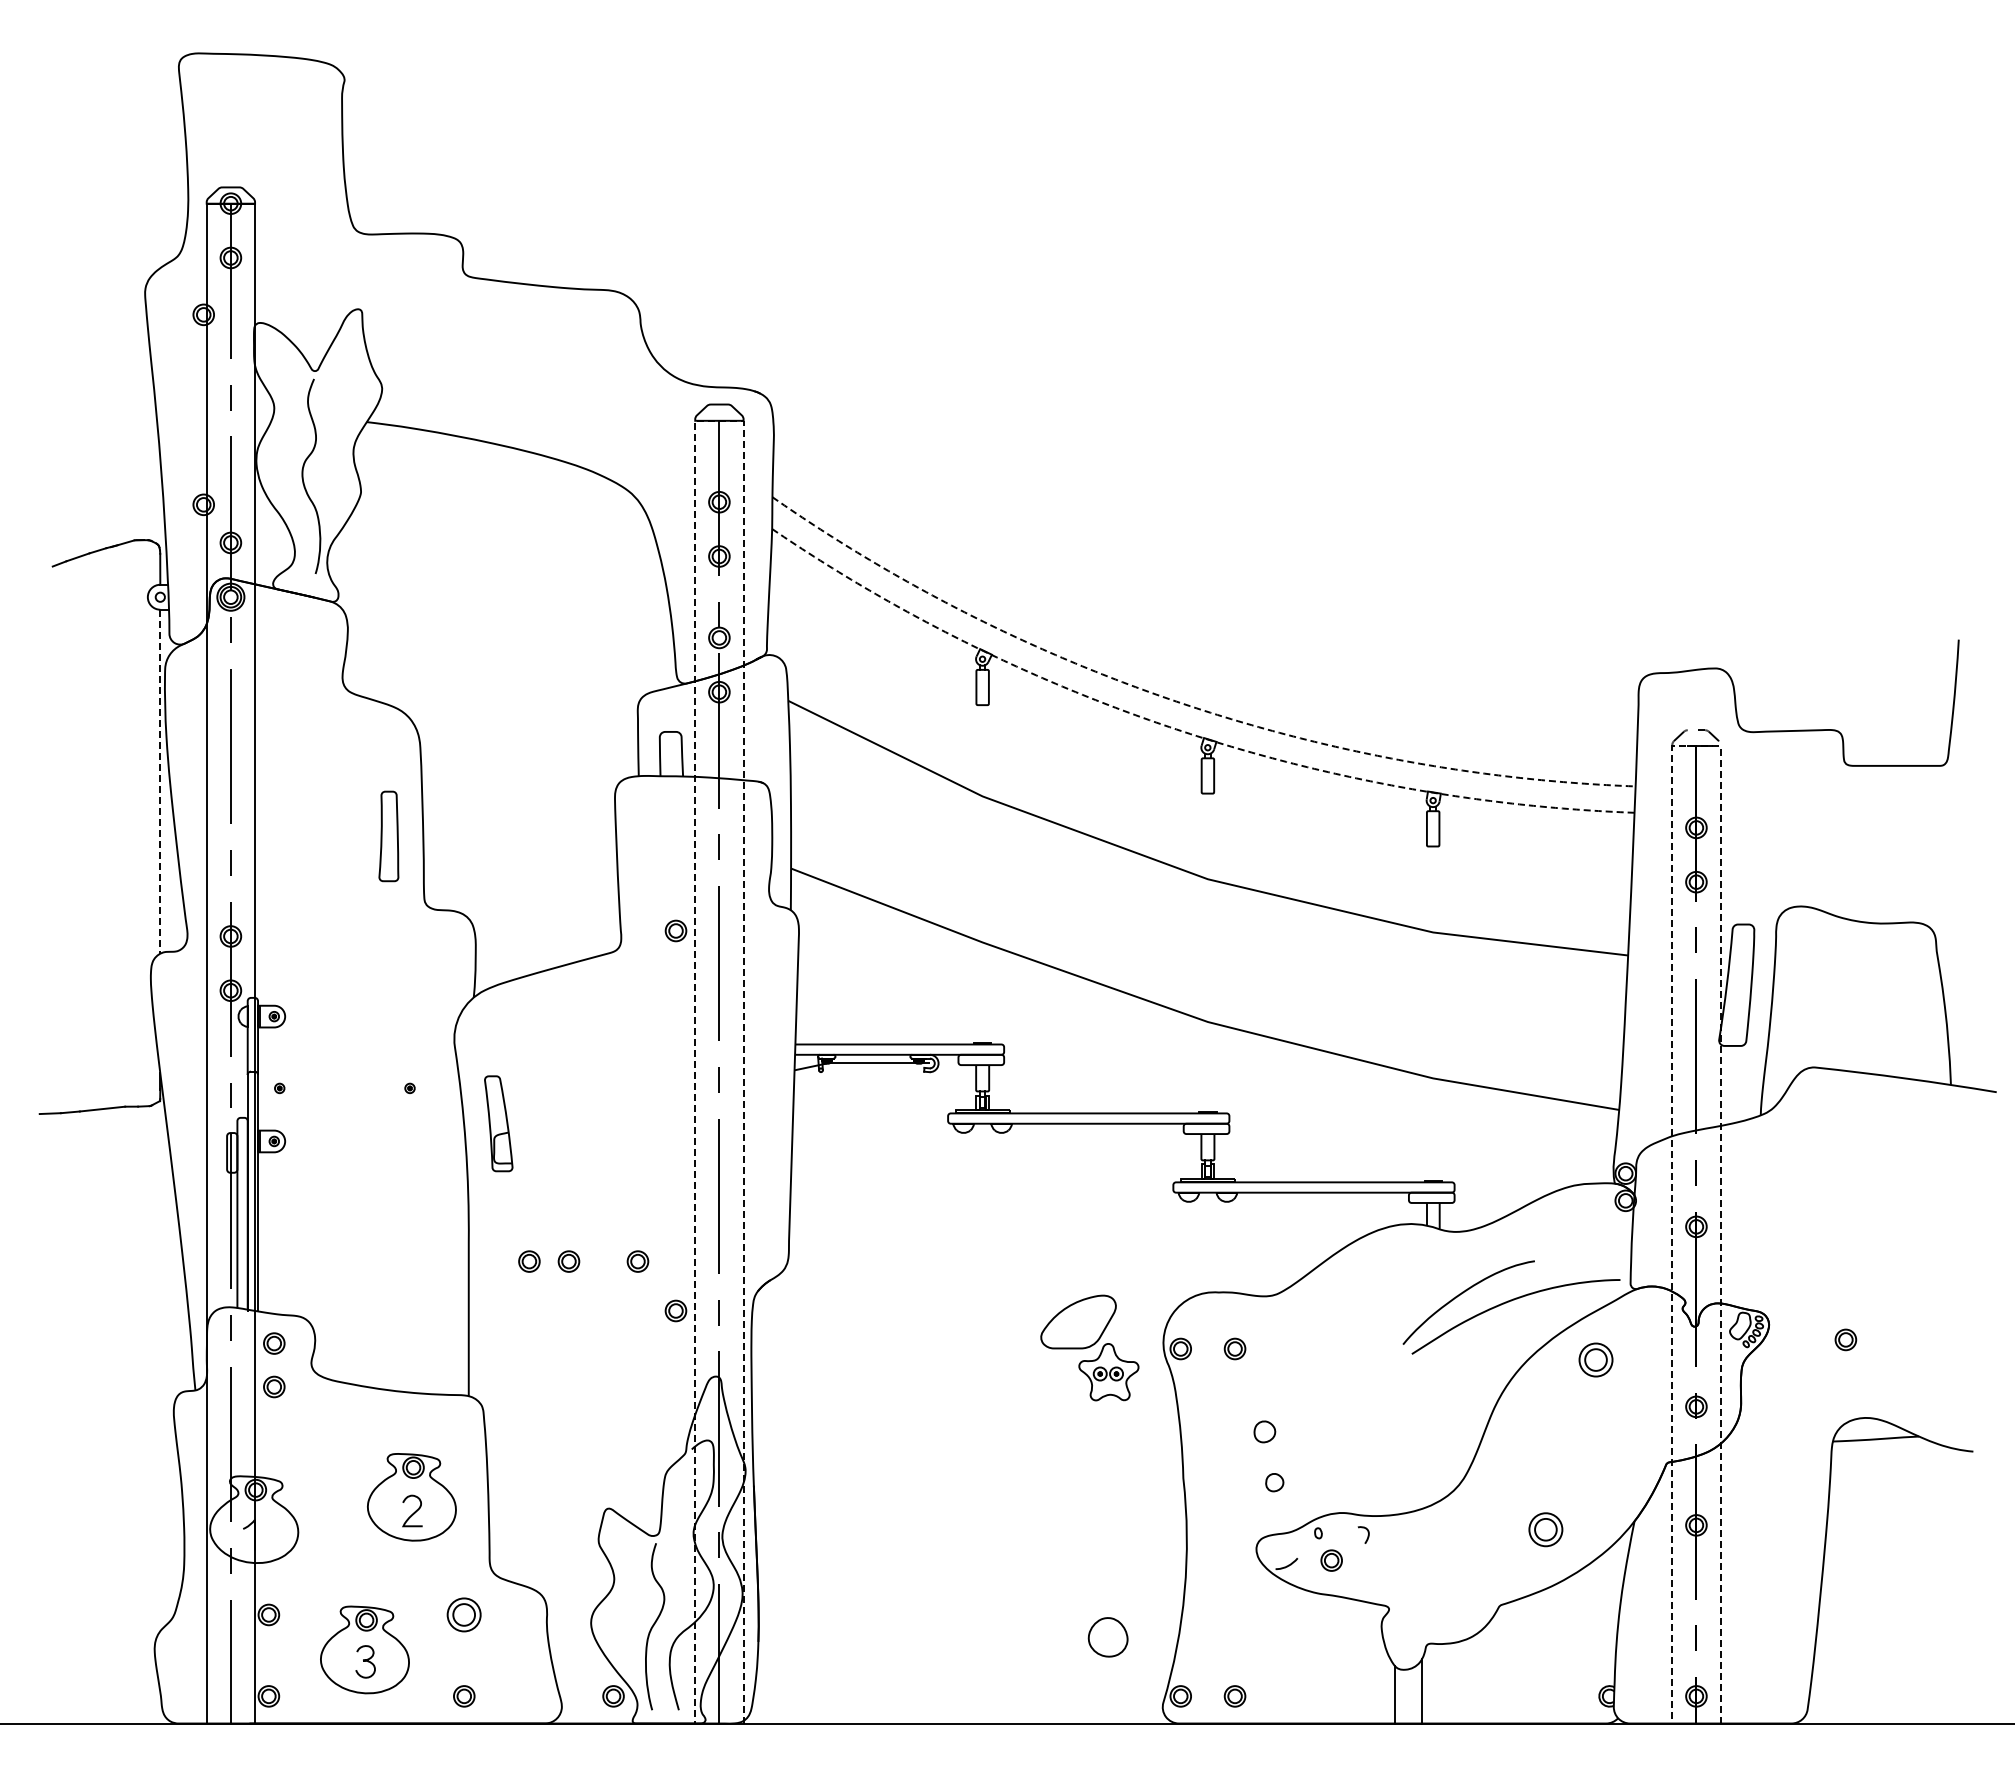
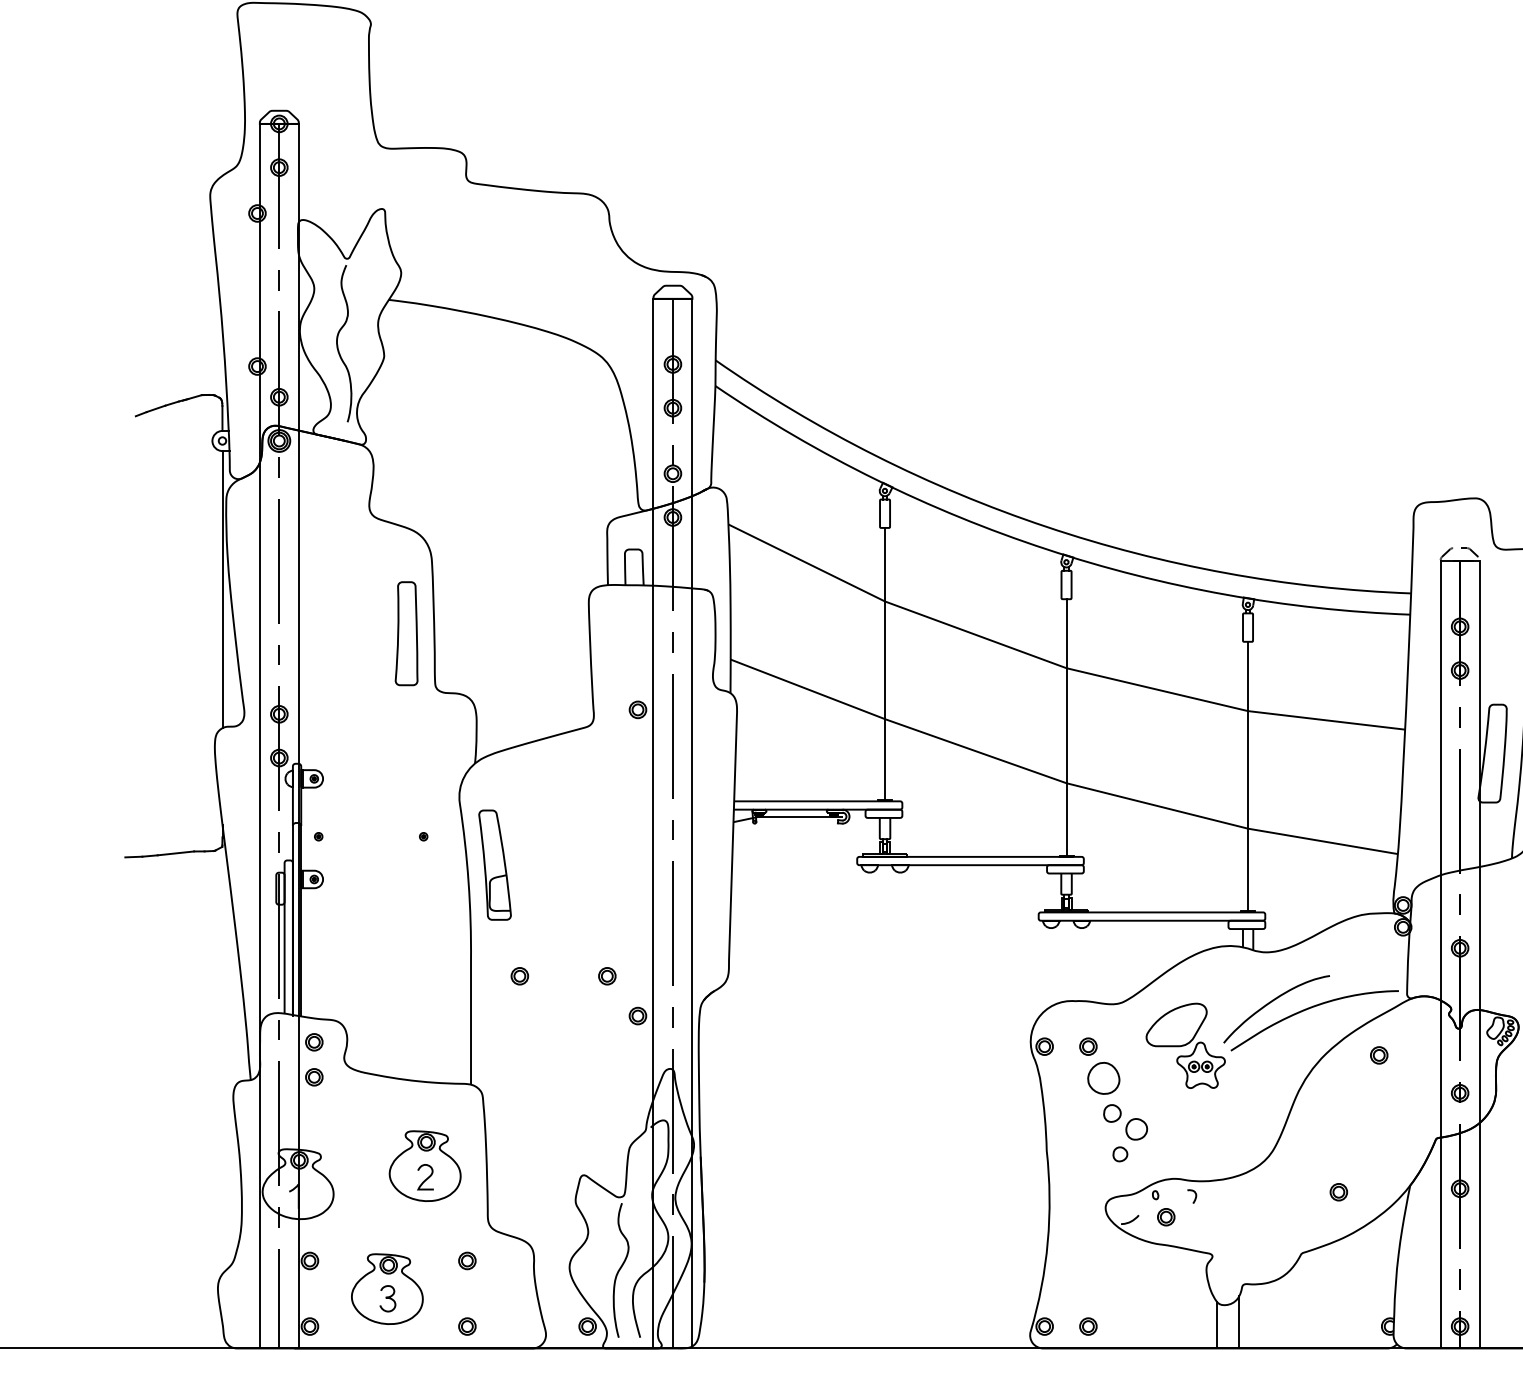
line: (718, 420) -> (672, 298), dashed -> solid
arc: (1183, 703) -> (1046, 526), dashed -> solid
arc: (1183, 731) -> (1046, 549), dashed -> solid
line: (1695, 746) -> (1459, 561), dashed -> solid
line: (160, 781) -> (222, 589), dashed -> solid
part: (388, 836) -> (406, 633), size x1.43
line: (982, 874) -> (884, 664), added
line: (1207, 952) -> (1066, 727), added
line: (1433, 1013) -> (1248, 776), added
part: (498, 1123) -> (494, 865), size x1.43
part: (568, 1261) -> (551, 976), removed
part: (1089, 1347) -> (1185, 1045), moved
part: (1595, 1359) -> (1378, 1055), size x0.62
part: (1294, 1451) -> (1136, 1129), added
part: (1545, 1529) -> (1338, 1192), size x0.62
part: (464, 1614) -> (467, 1260), size x0.62
part: (1107, 1637) -> (1103, 1078), moved

